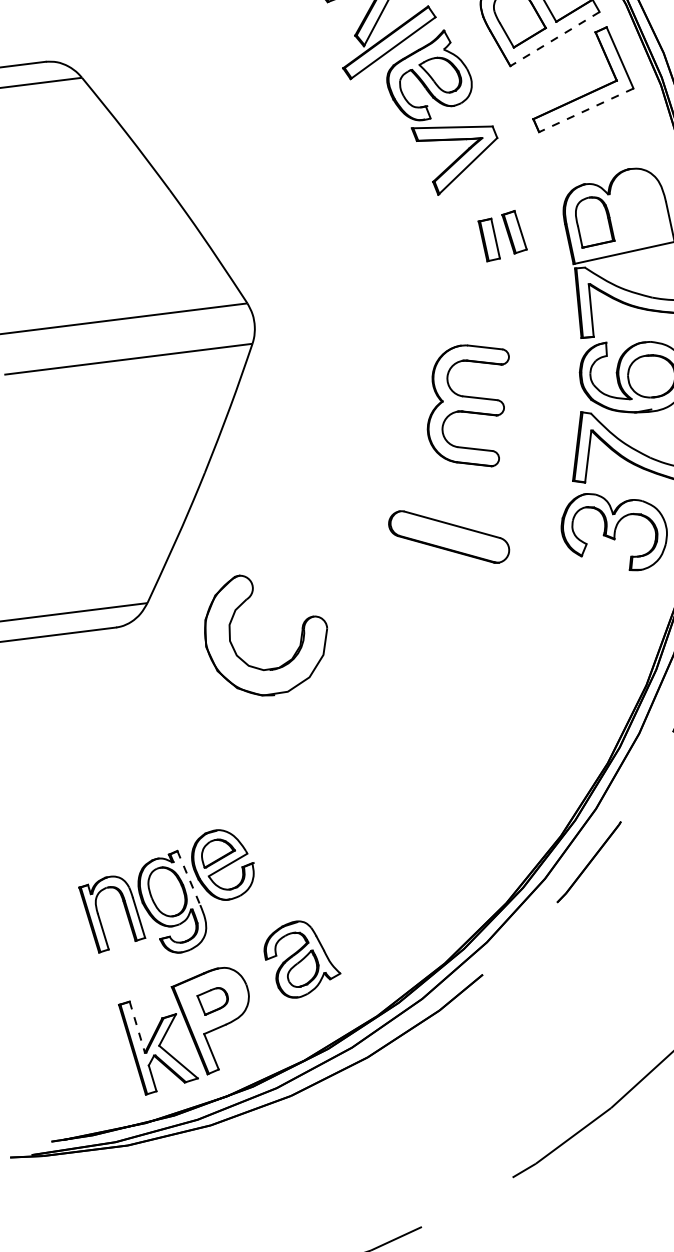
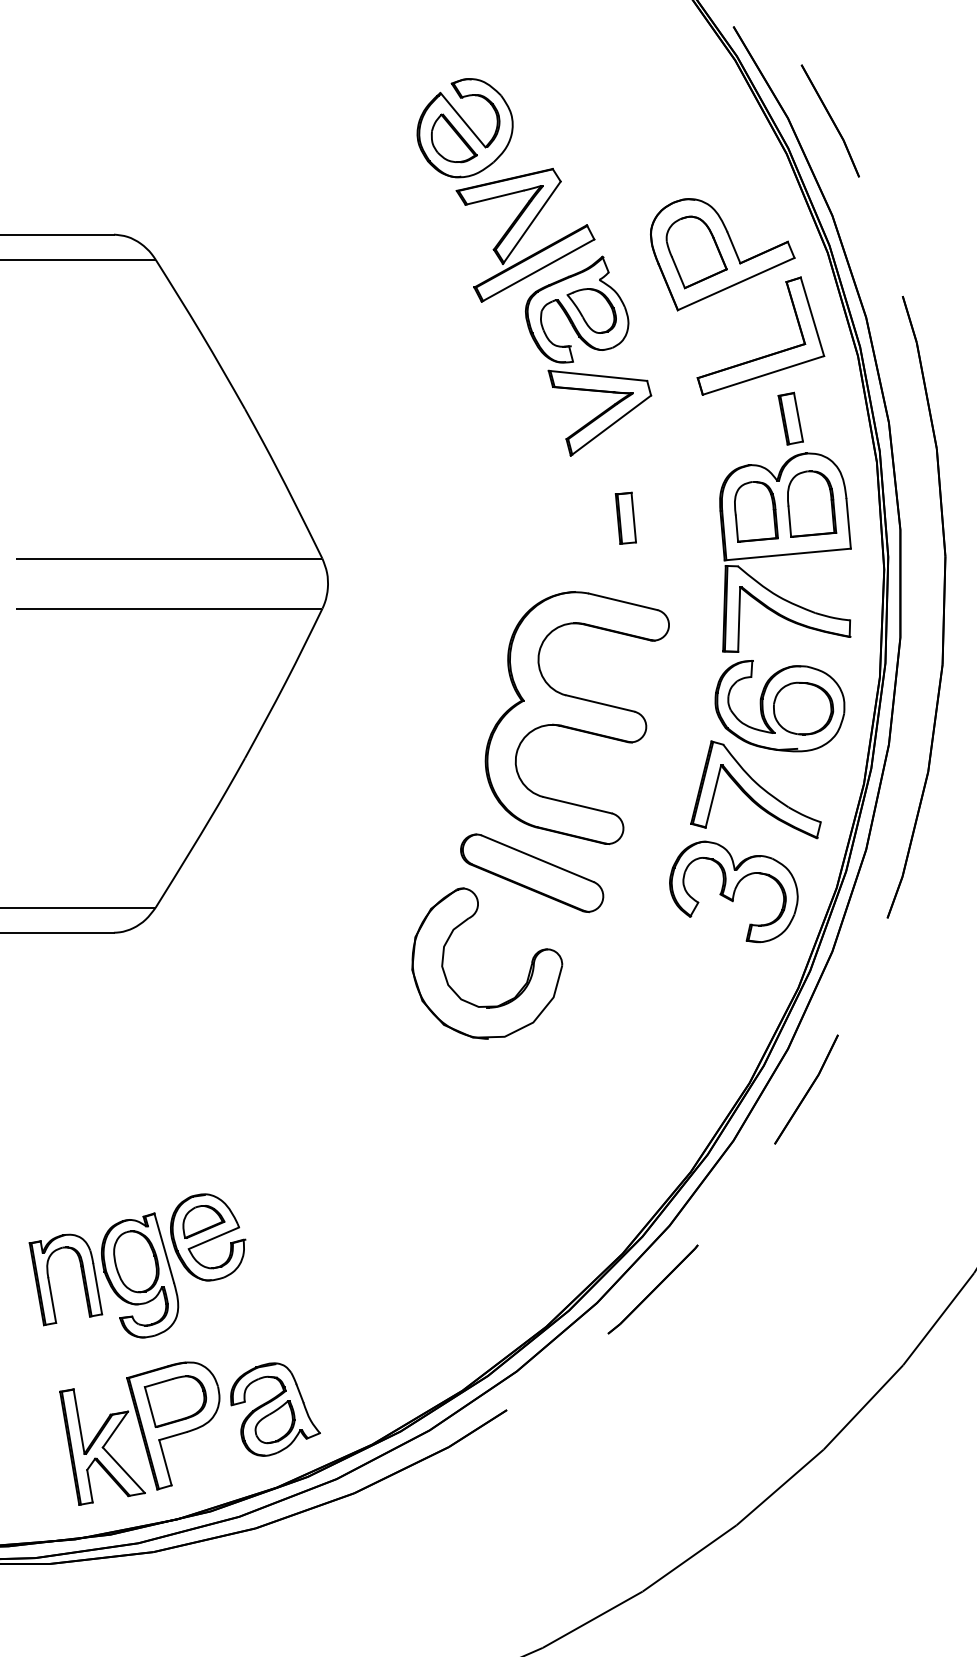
line: (555, 39) -> (736, 284), dashed -> solid
line: (586, 110) -> (763, 375), dashed -> solid
part: (638, 209) -> (812, 503), added
part: (514, 232) -> (790, 418), moved
part: (469, 406) -> (576, 717), size x1.67
part: (294, 653) -> (518, 991), moved
line: (189, 878) -> (164, 1248), dashed -> solid
part: (301, 958) -> (275, 1409), moved
part: (212, 1001) -> (174, 1401), size x1.67
line: (137, 1027) -> (79, 1421), dashed -> solid

